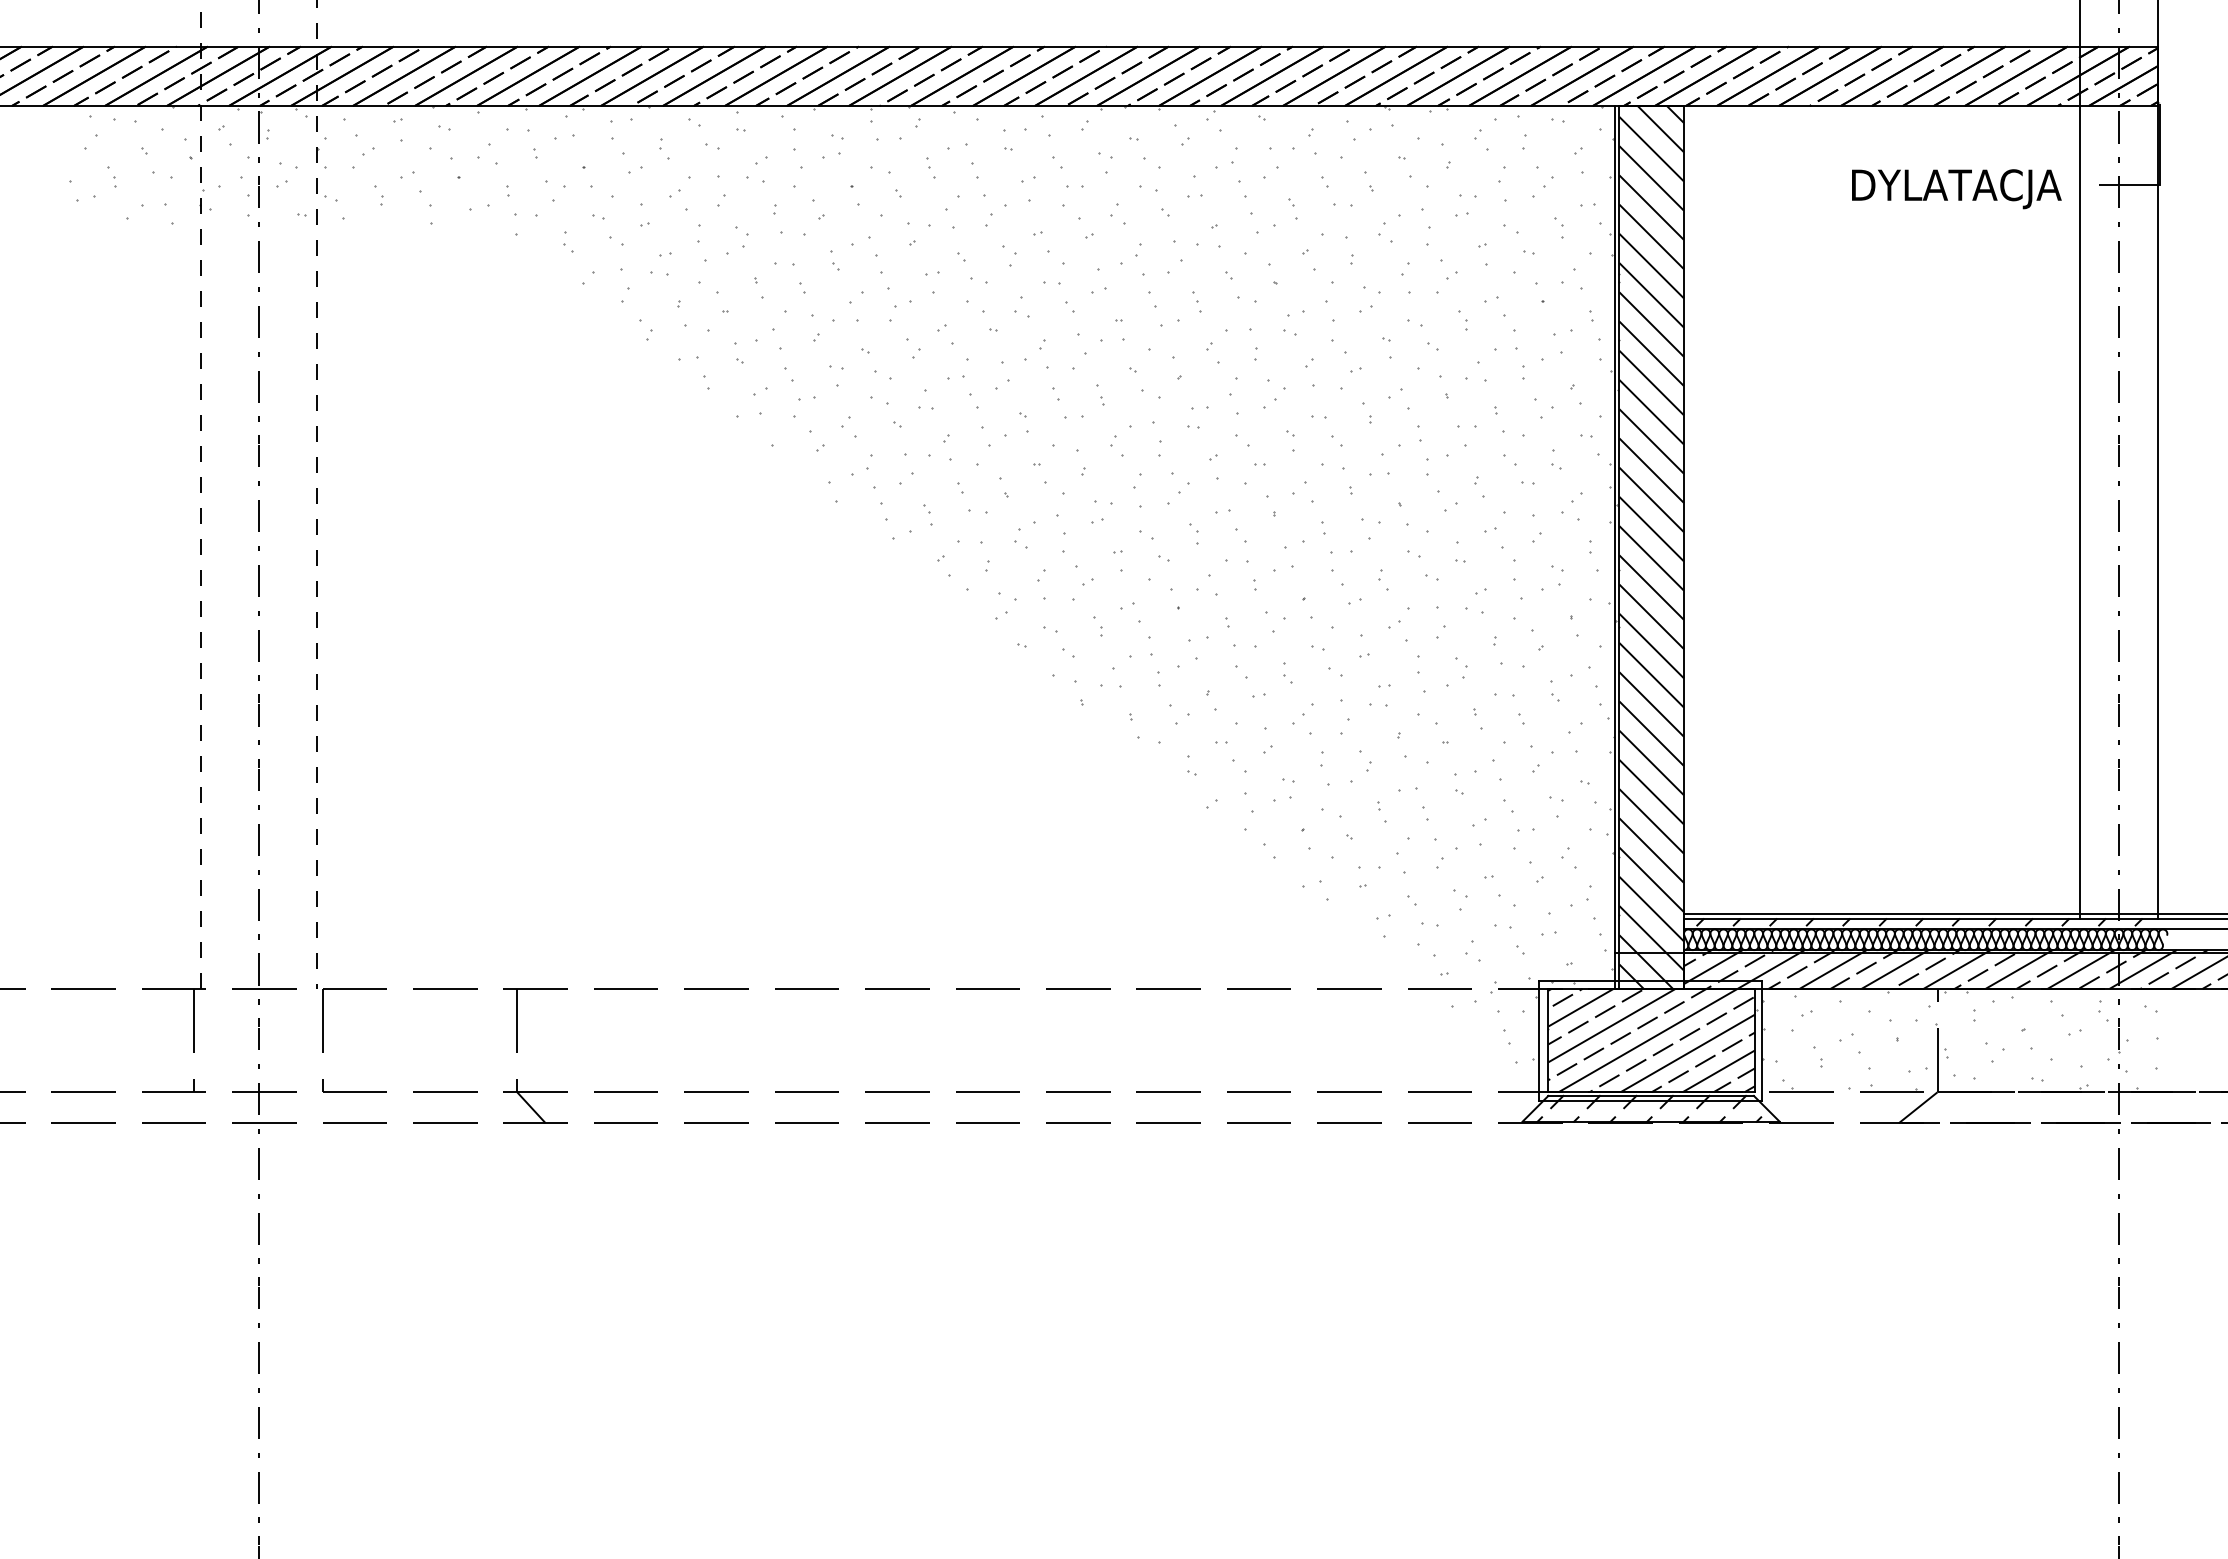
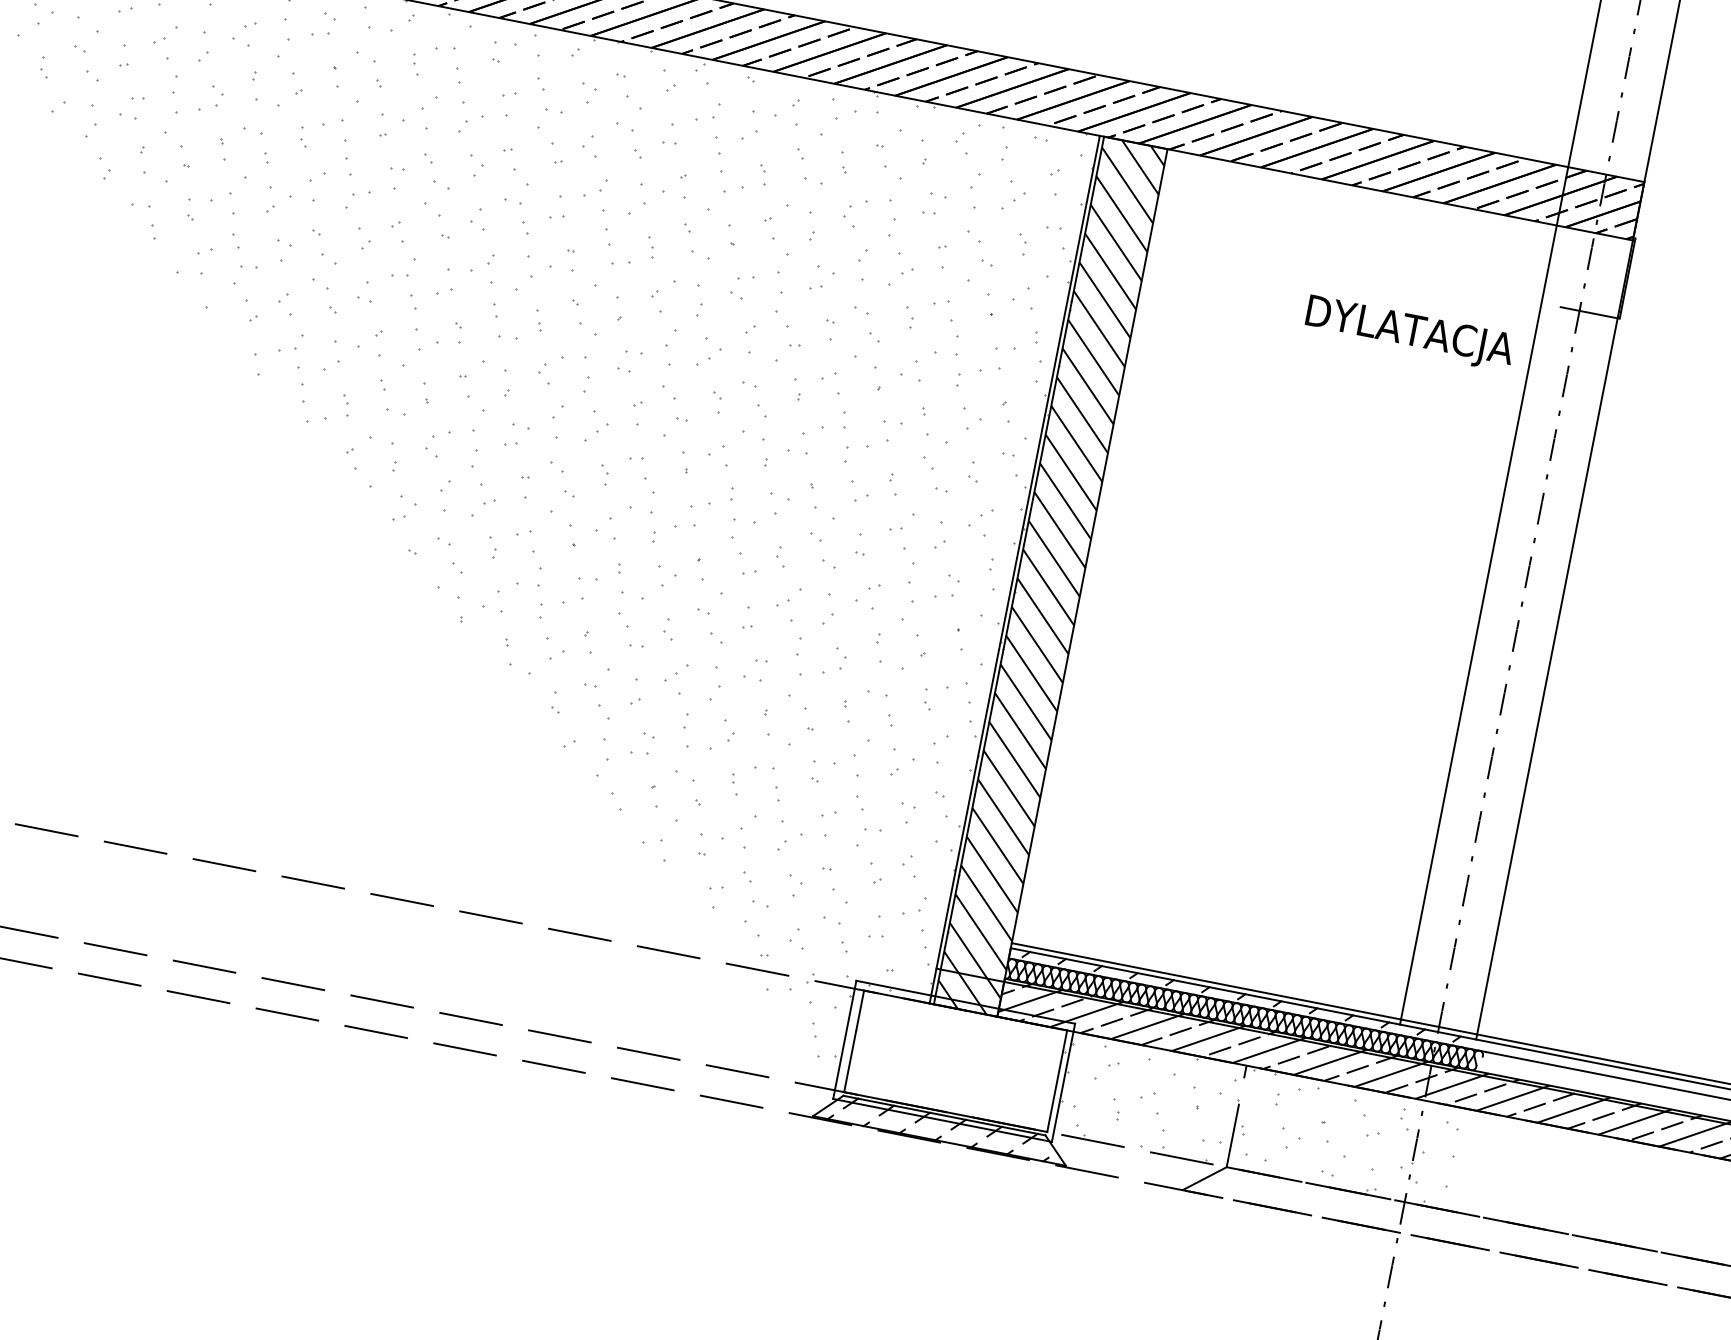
text: (1956, 189) -> (1409, 333), moved
hatch: (1651, 1040) -> (955, 1061), removed

